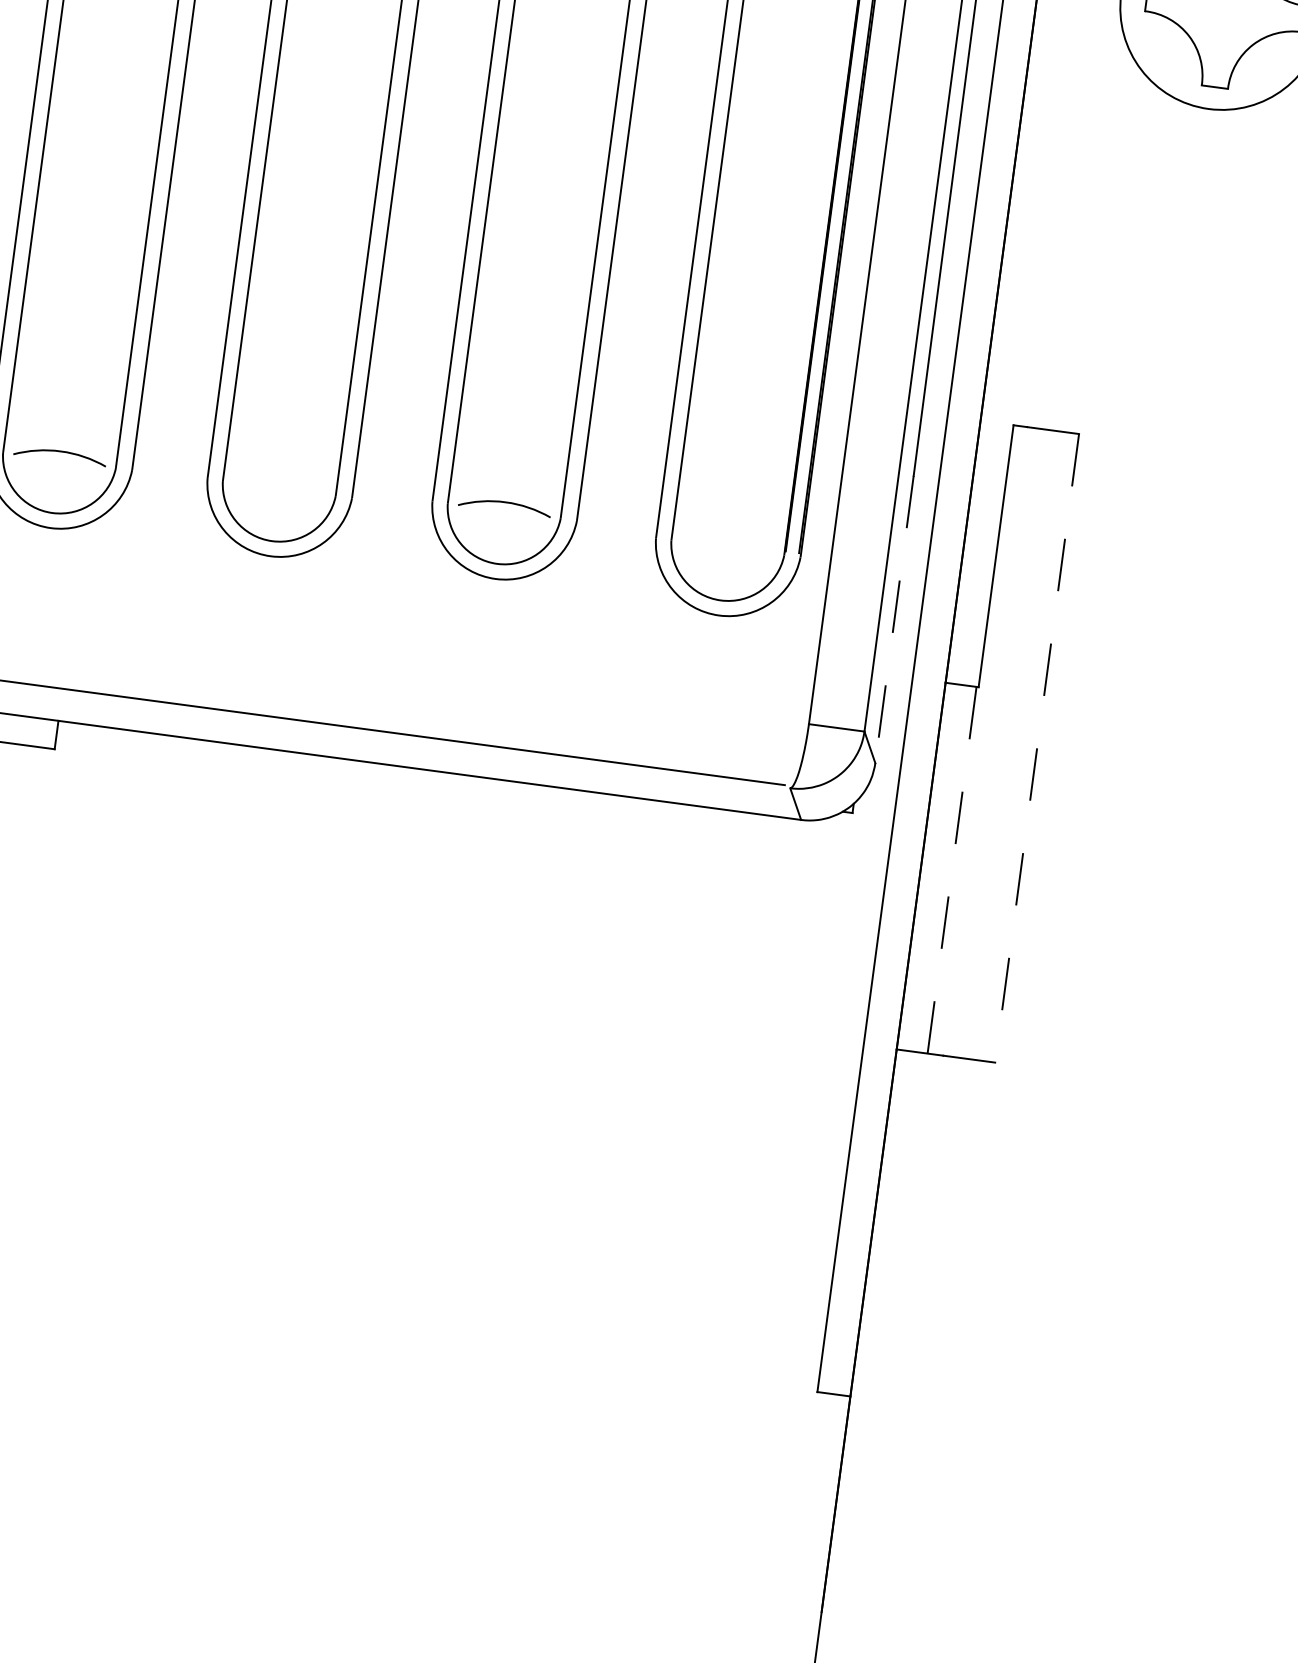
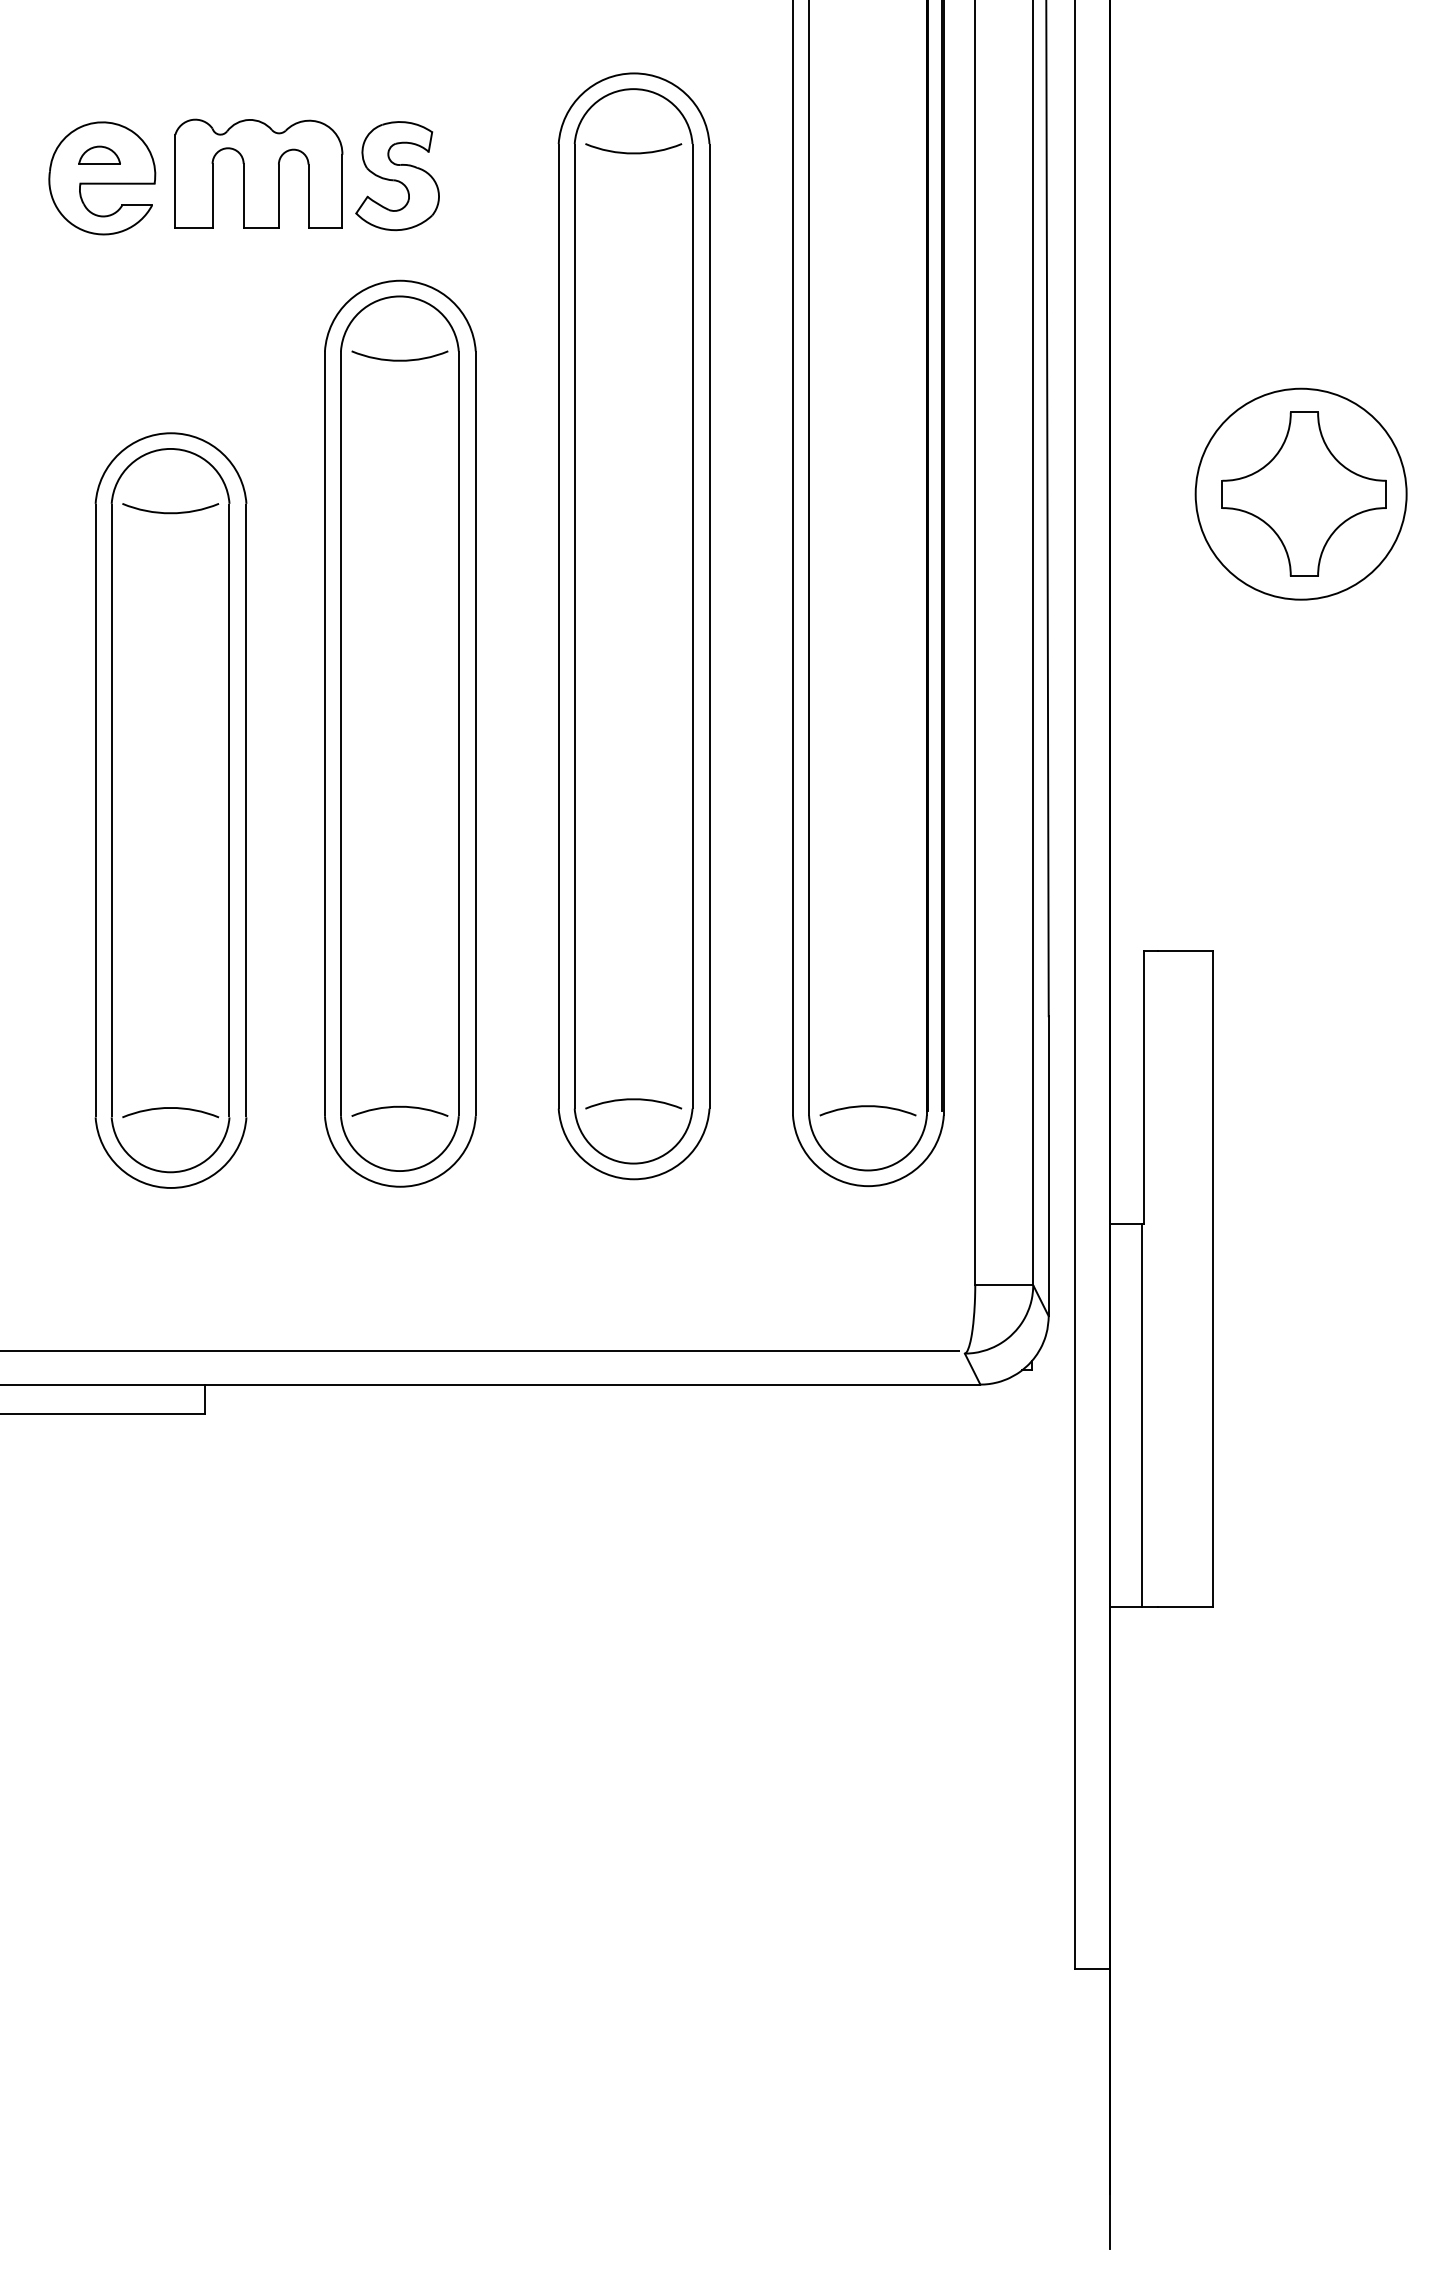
arc: (280, 480) -> (399, 1107), added
arc: (728, 540) -> (867, 1107), added
line: (894, 619) -> (1048, 1166), dashed -> solid
line: (1036, 748) -> (1212, 1279), dashed -> solid
line: (952, 871) -> (1142, 1416), dashed -> solid

